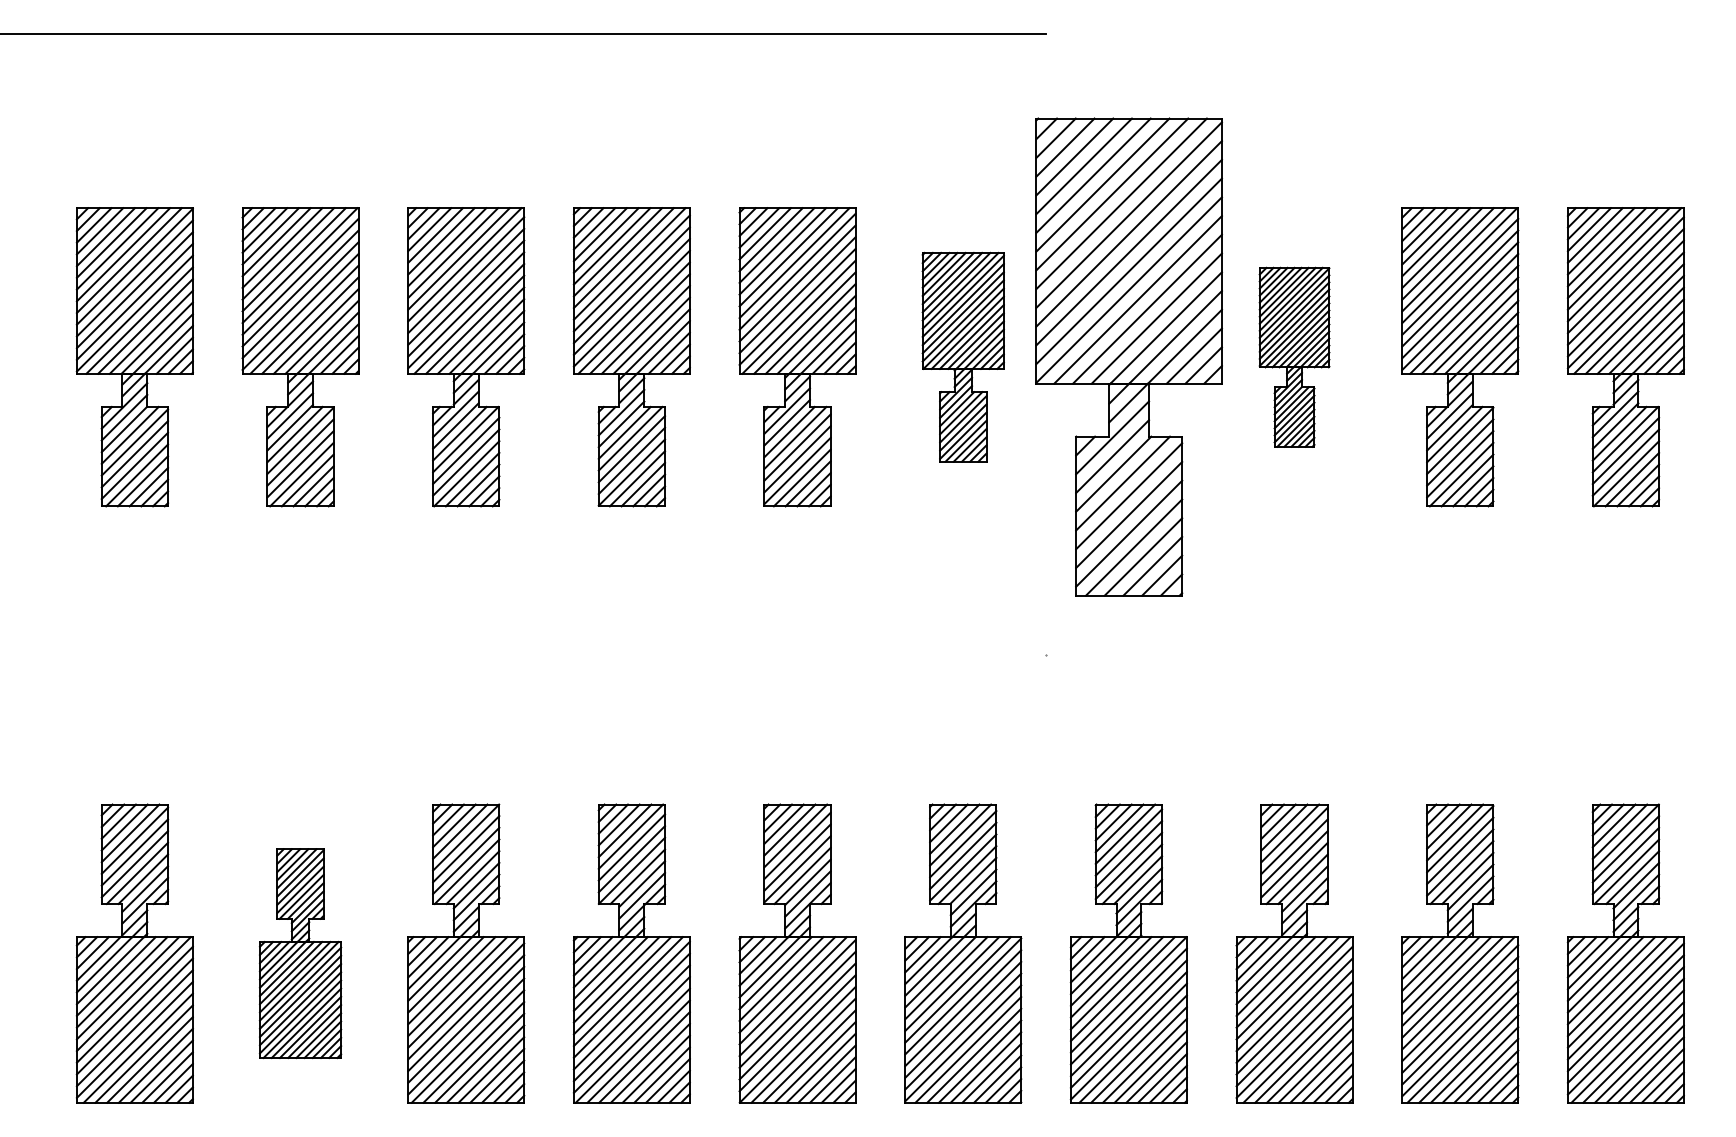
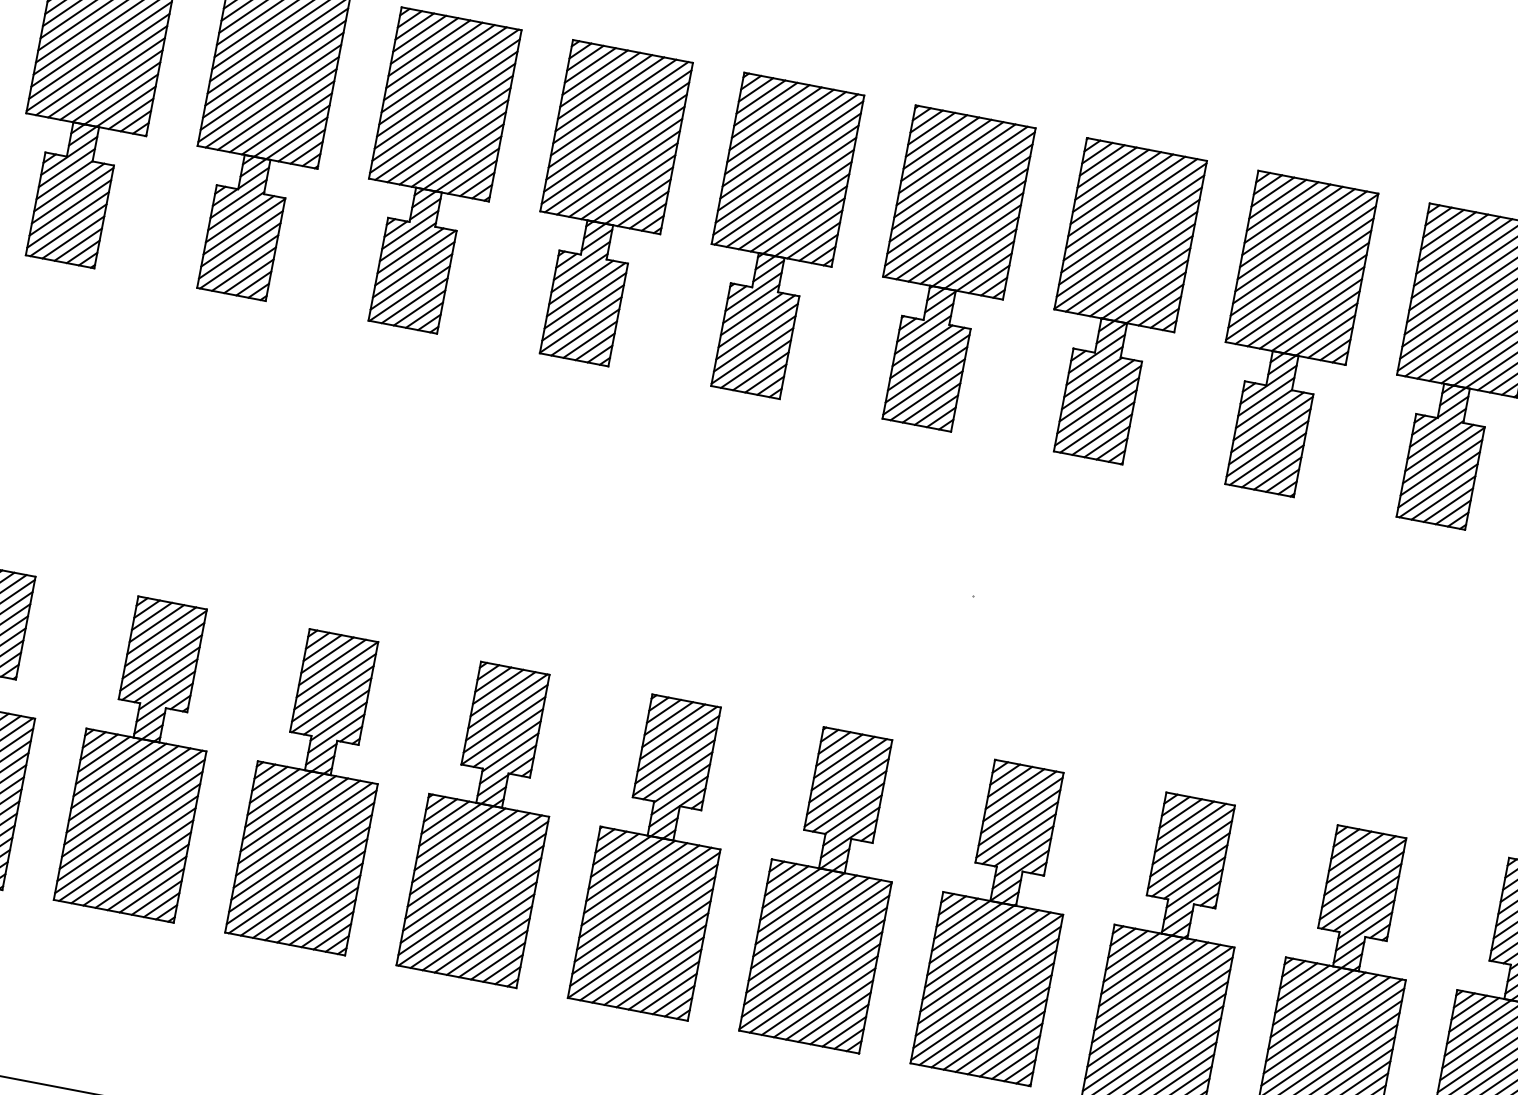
part: (963, 357) -> (946, 271), size x1.43
part: (1128, 357) -> (1117, 303), size x0.62
part: (1294, 357) -> (1288, 336), size x1.67
part: (300, 953) -> (143, 756), size x1.43

